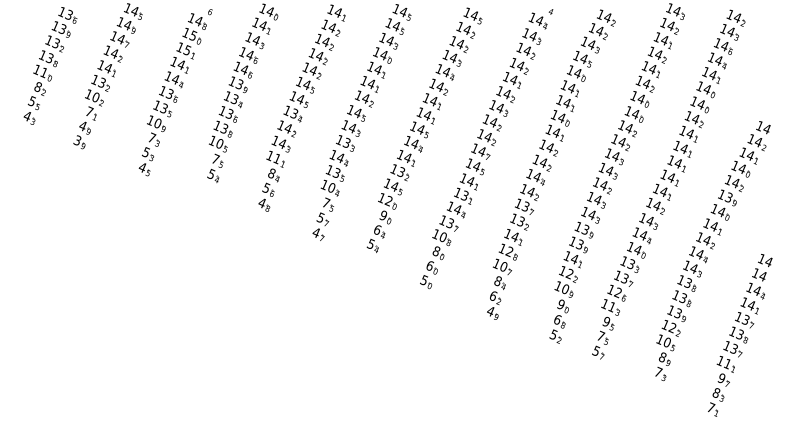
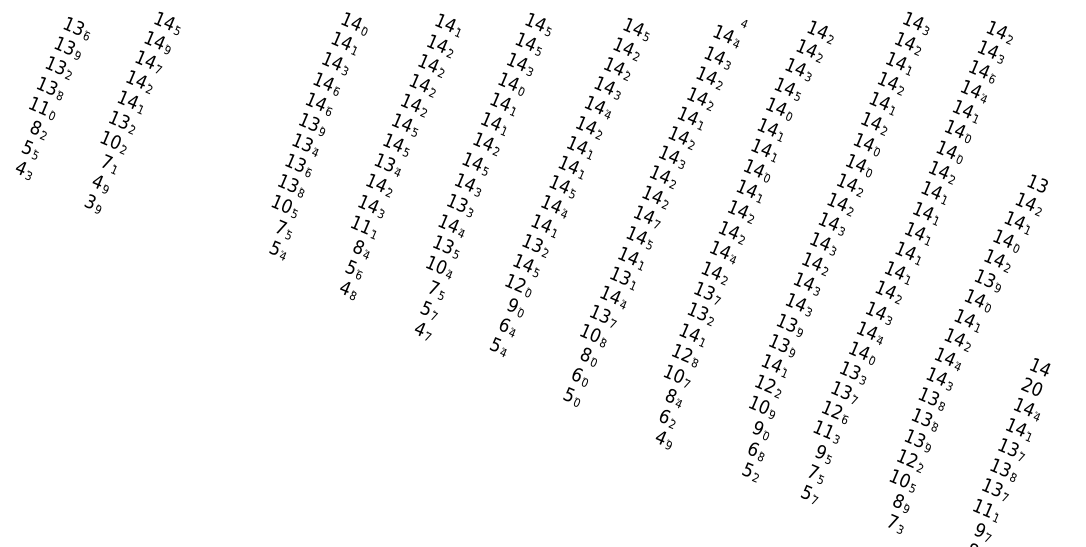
part: (175, 92) -> (225, 135), removed
text: (766, 128) -> (1041, 184), 14 -> 13
text: (758, 274) -> (1030, 386), 14 -> 20

